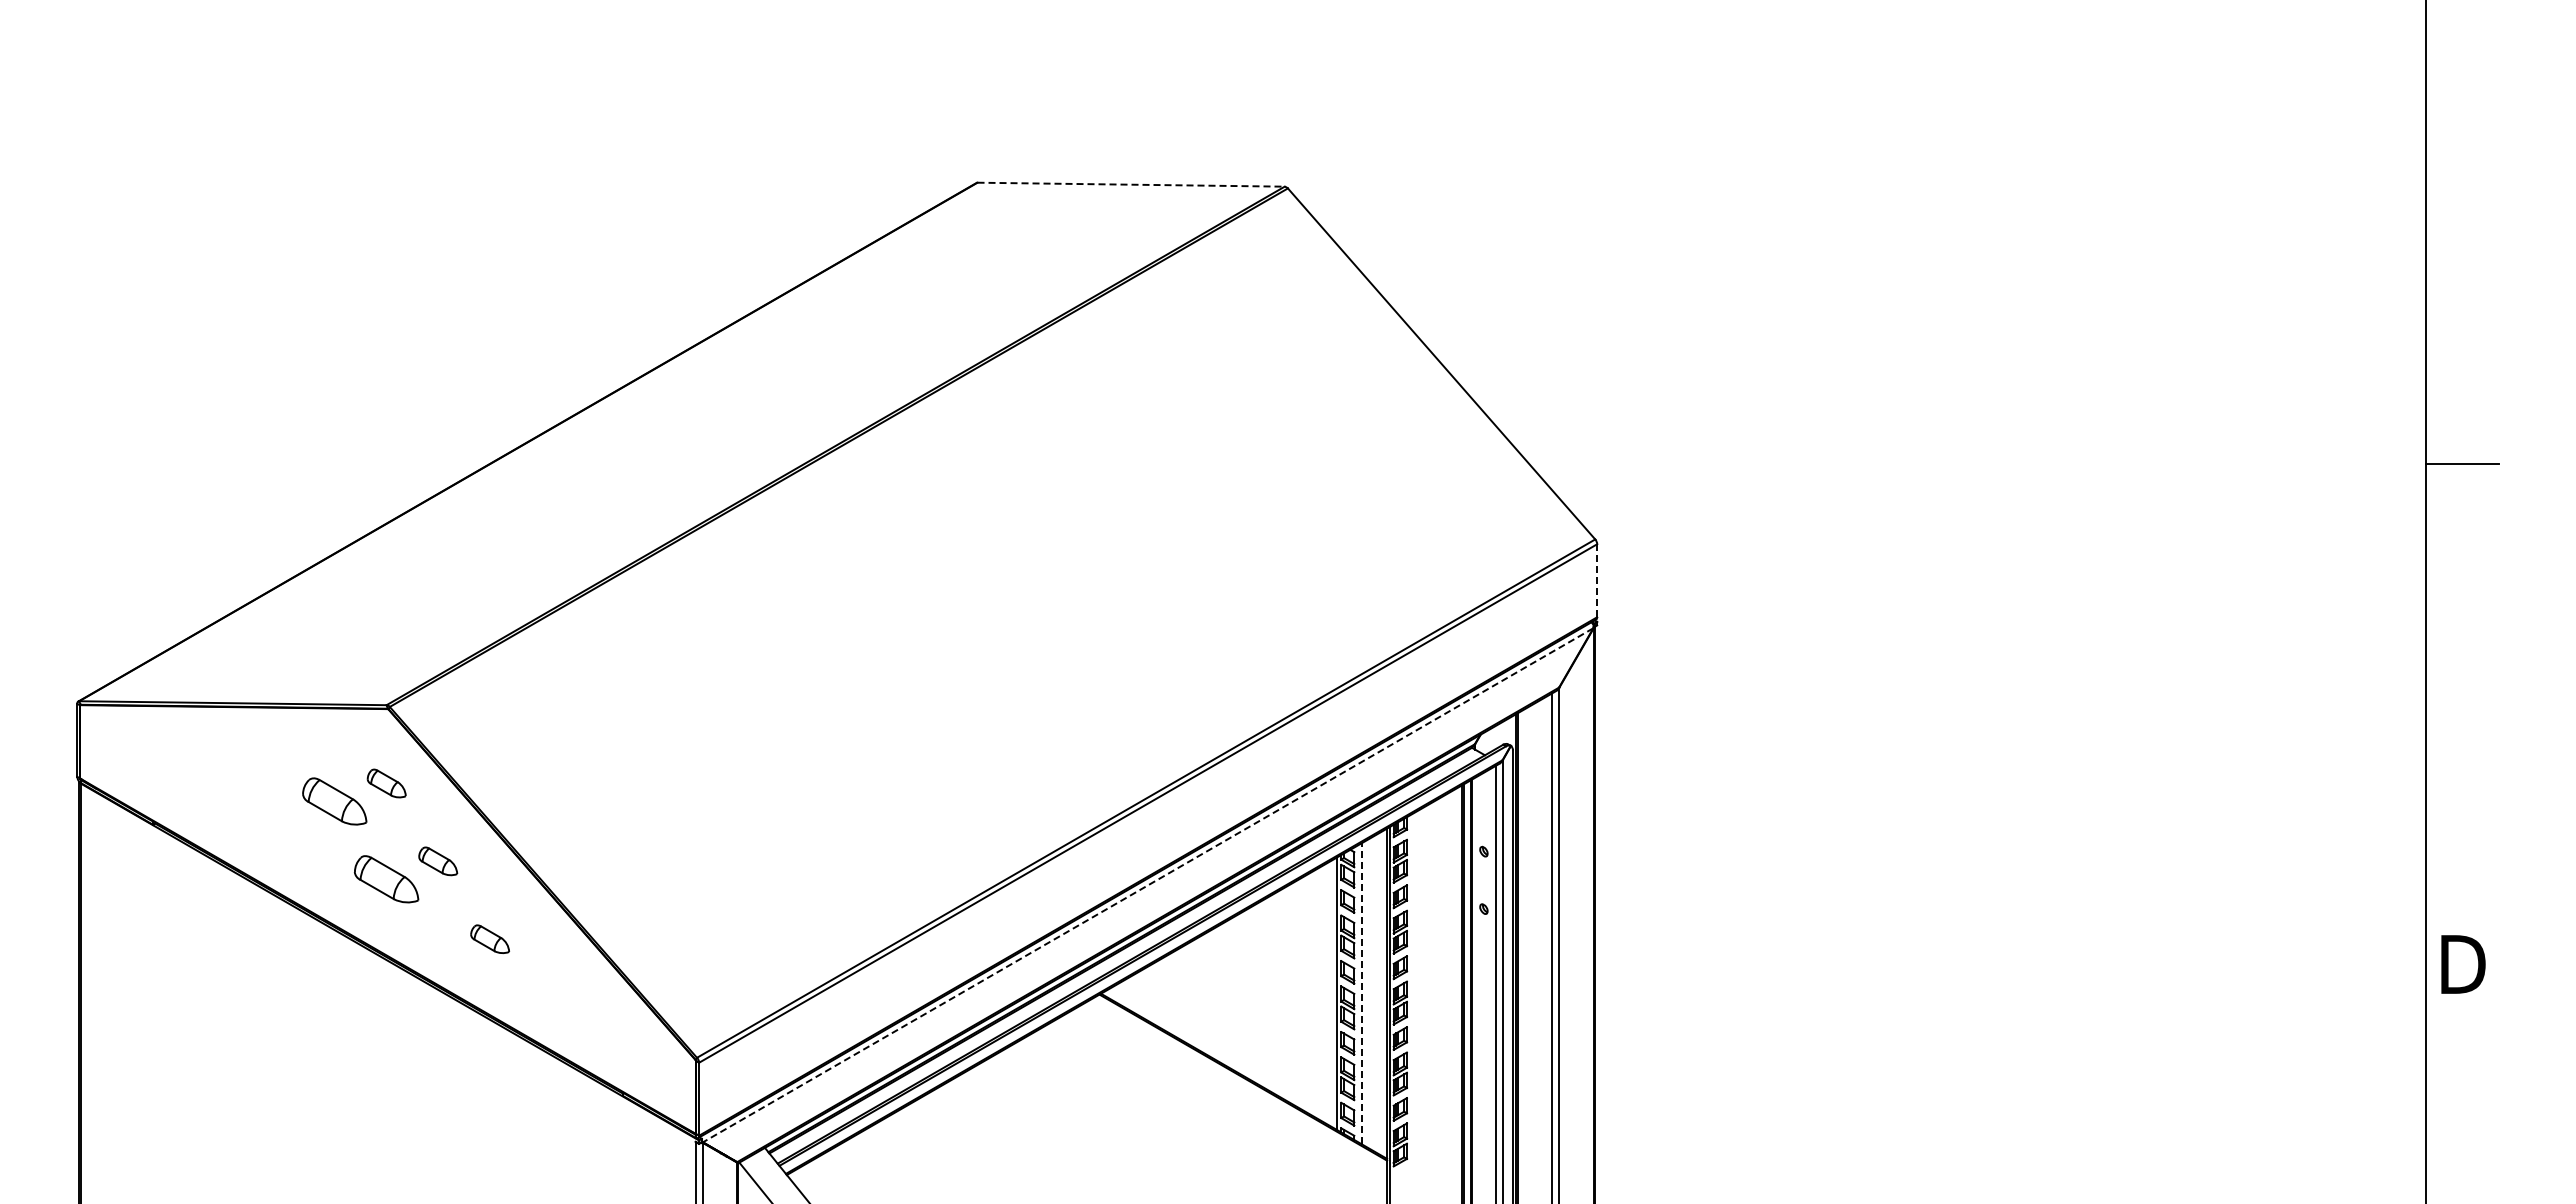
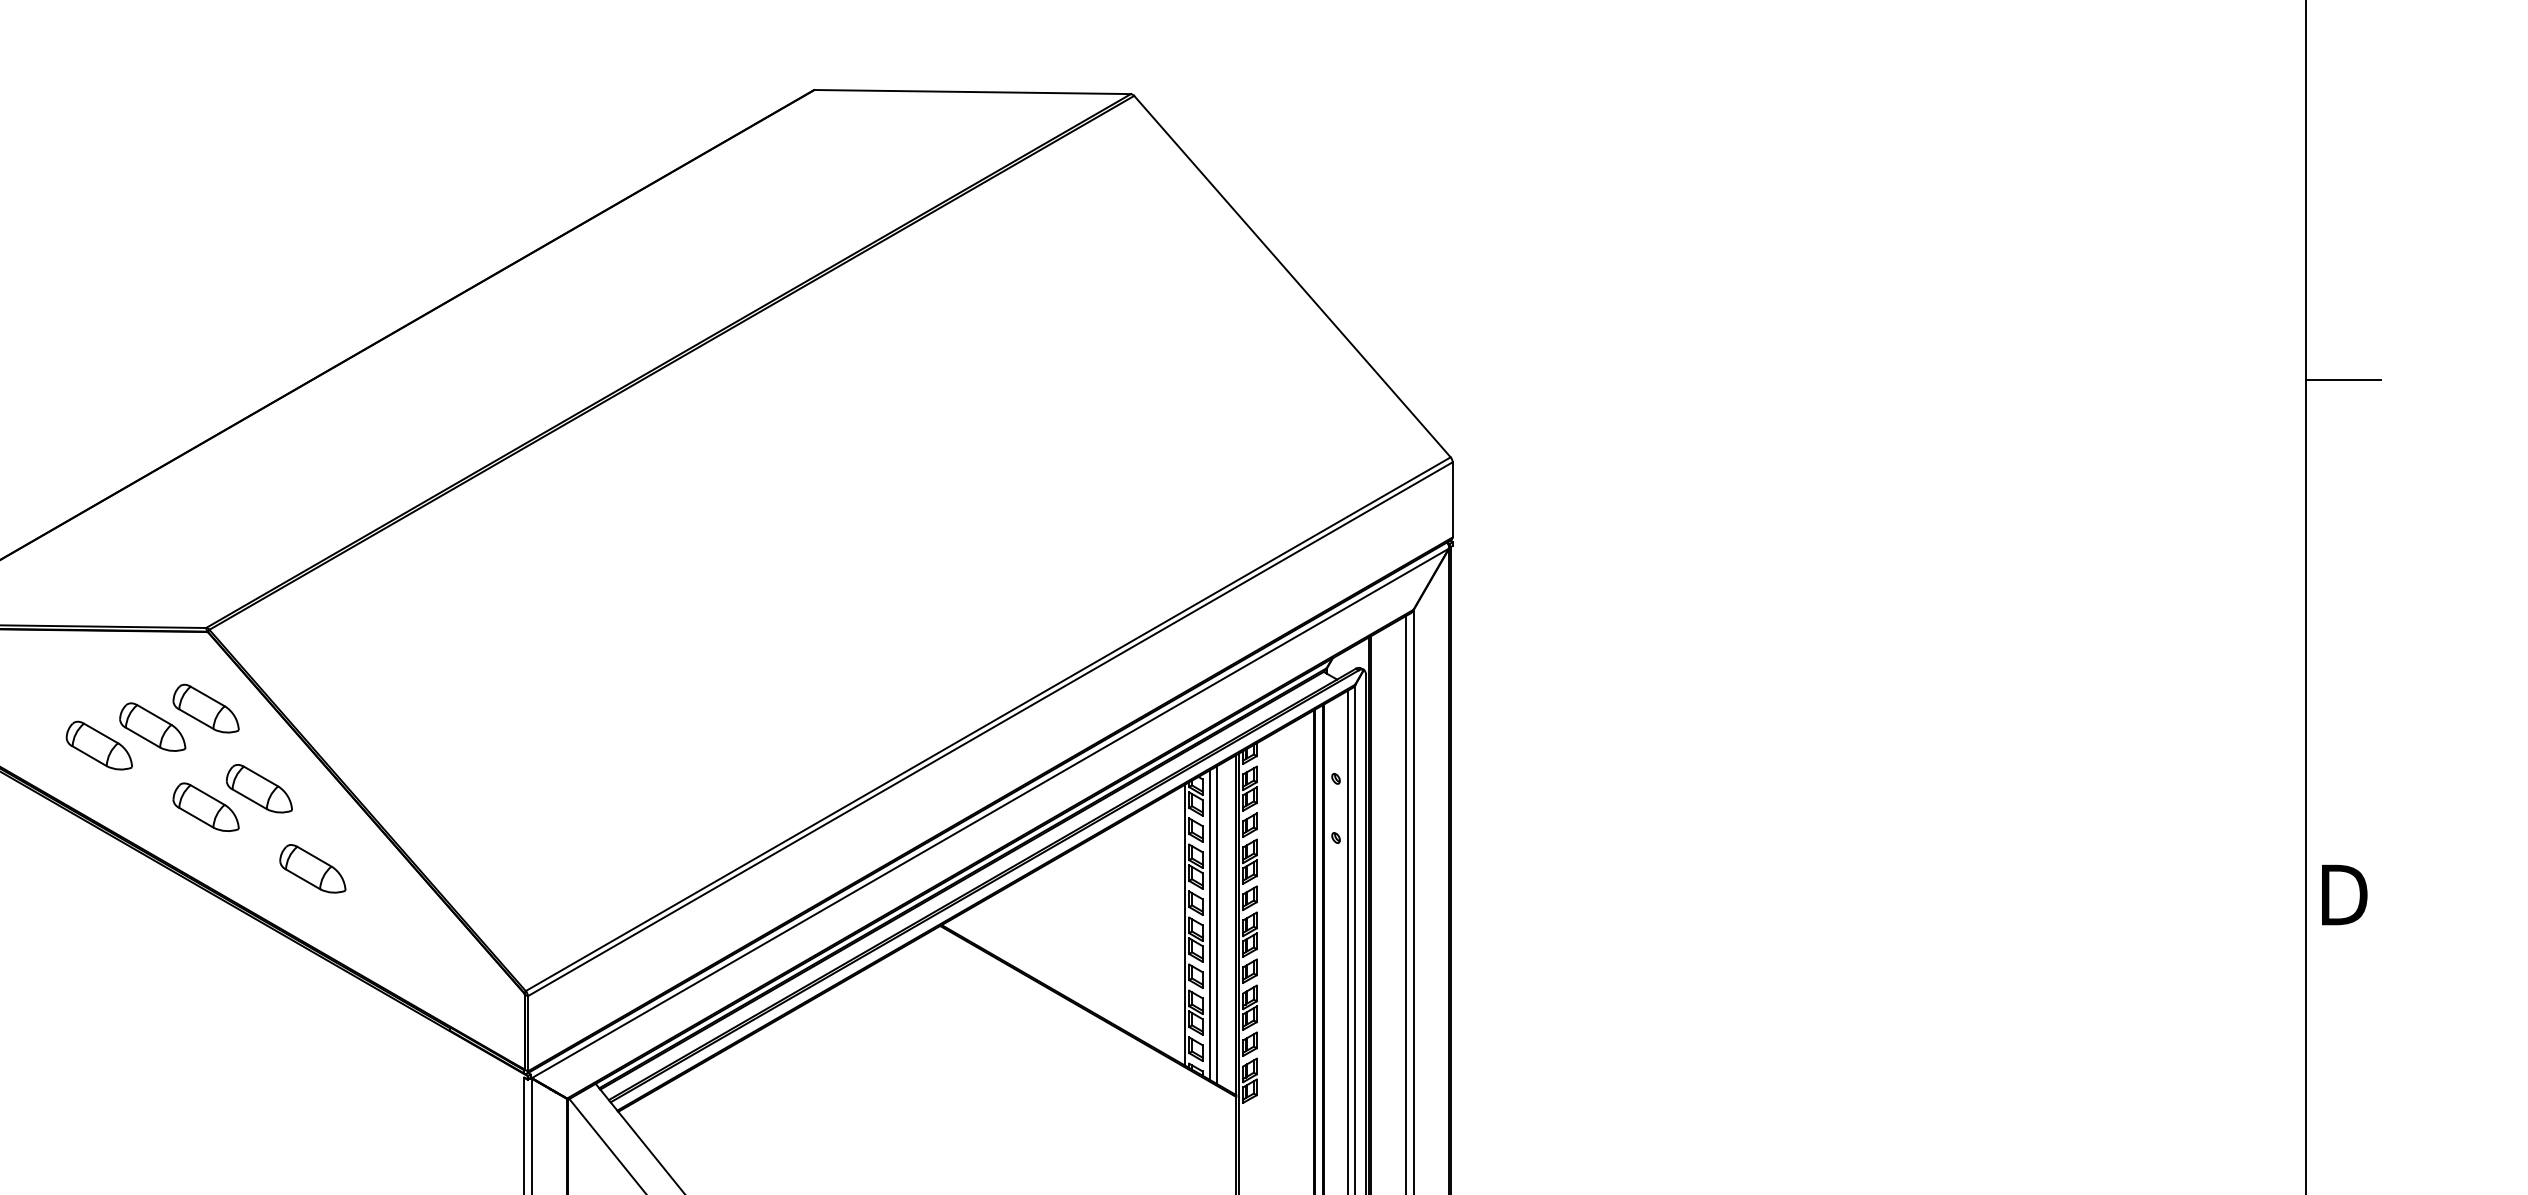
line: (1131, 184) -> (973, 91), dashed -> solid
line: (1597, 581) -> (1453, 500), dashed -> solid
part: (386, 783) -> (206, 708), size x1.67
part: (282, 819) -> (98, 745), added
part: (437, 861) -> (258, 788), size x1.67
line: (1147, 885) -> (989, 813), dashed -> solid
part: (489, 939) -> (312, 869), size x1.67
line: (1361, 993) -> (1209, 924), dashed -> solid
line: (1368, 993) -> (1217, 924), added

